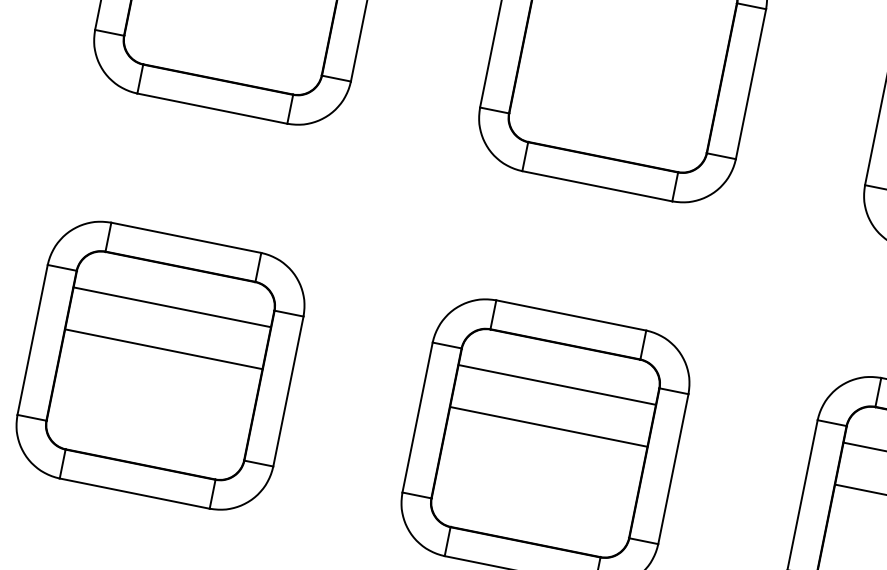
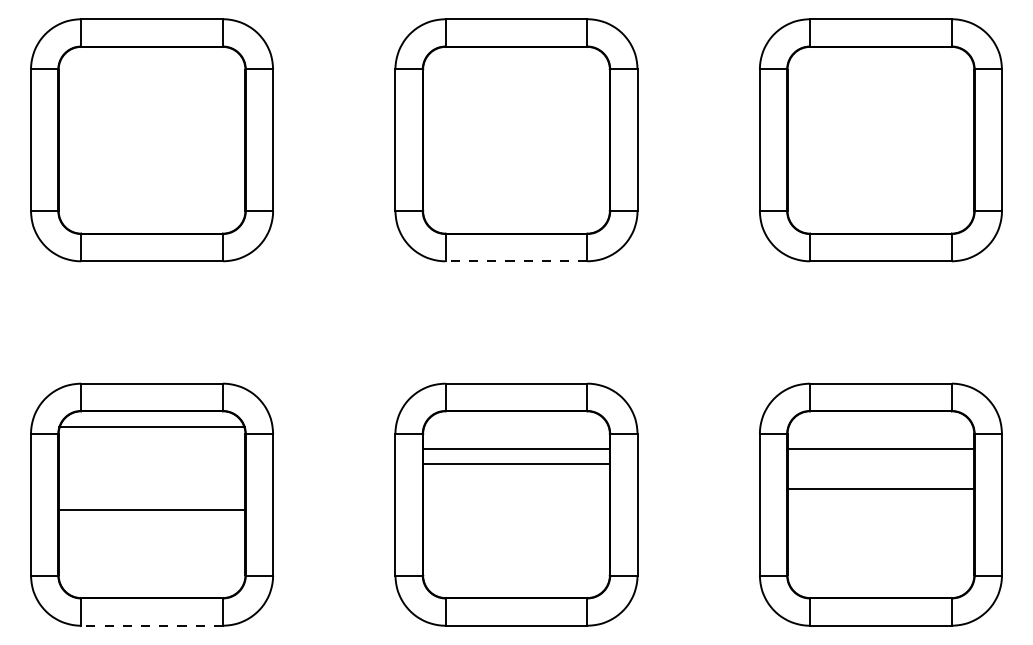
line: (597, 186) -> (516, 261), solid -> dashed
line: (171, 307) -> (151, 427), moved
line: (163, 349) -> (151, 510), moved
line: (548, 427) -> (516, 464), moved
line: (135, 493) -> (152, 625), solid -> dashed

